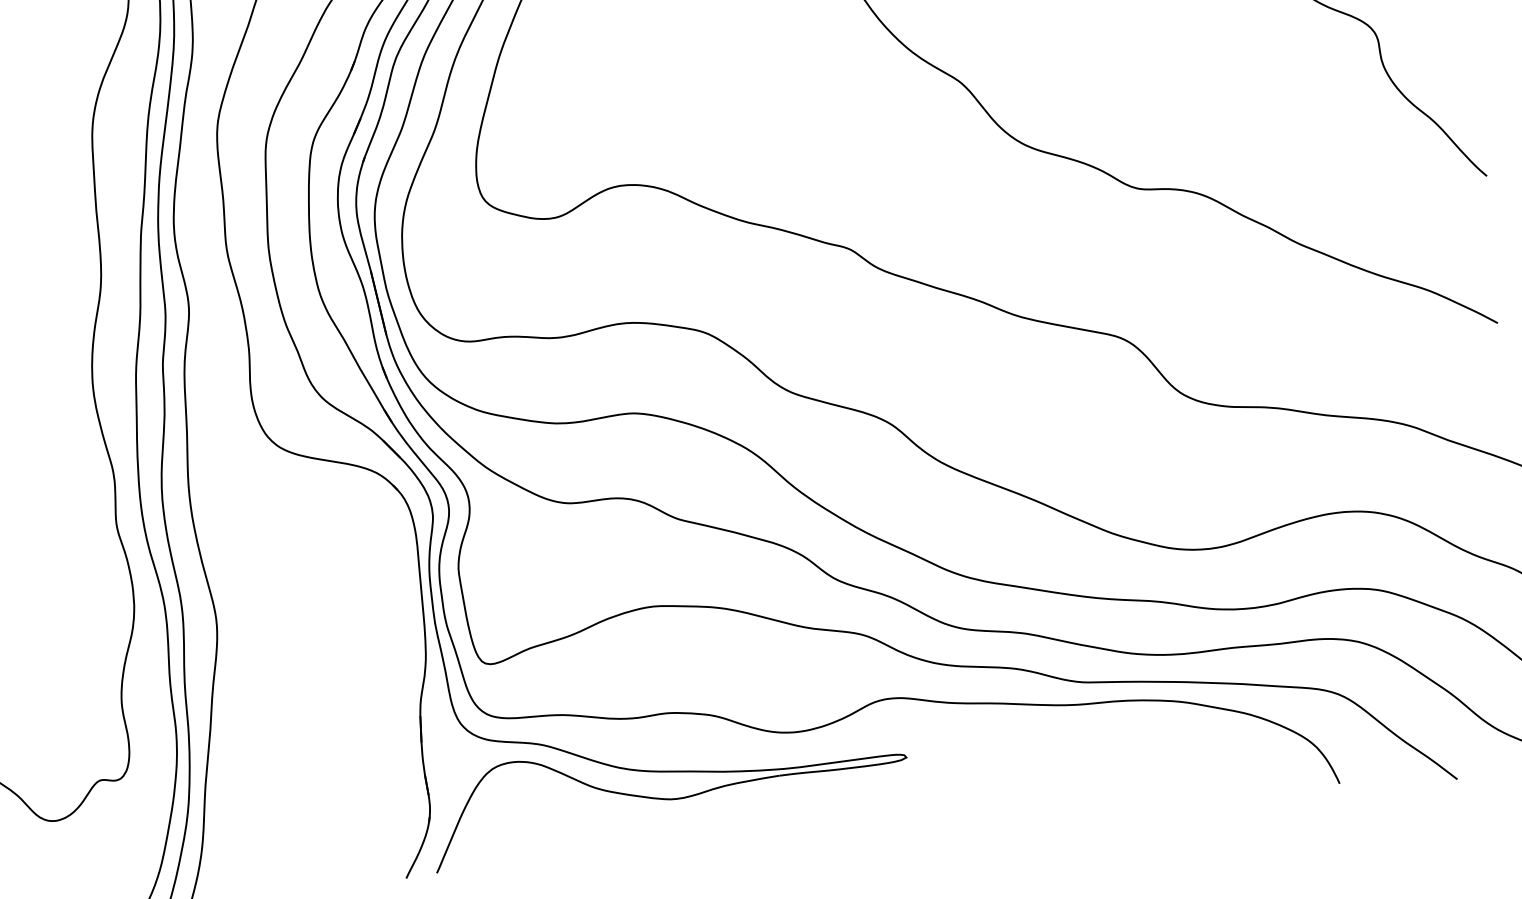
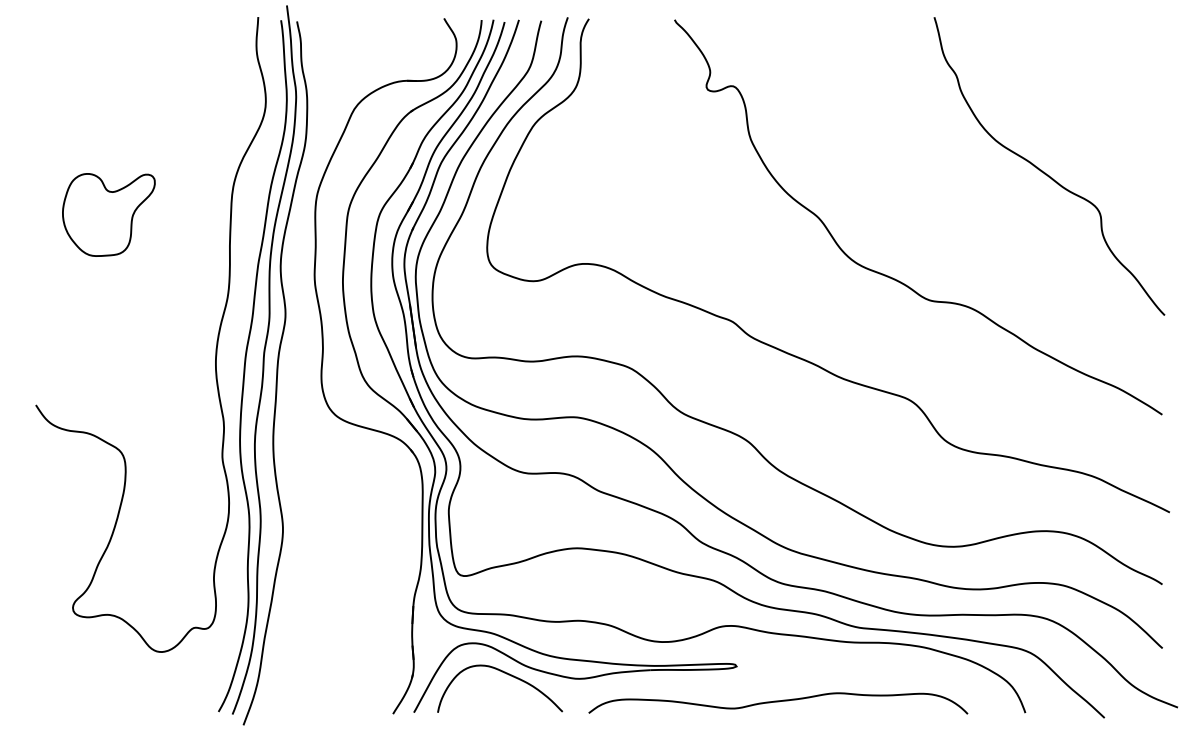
curve: (567, 803) -> (506, 674), added
curve: (973, 804) -> (778, 702), added

